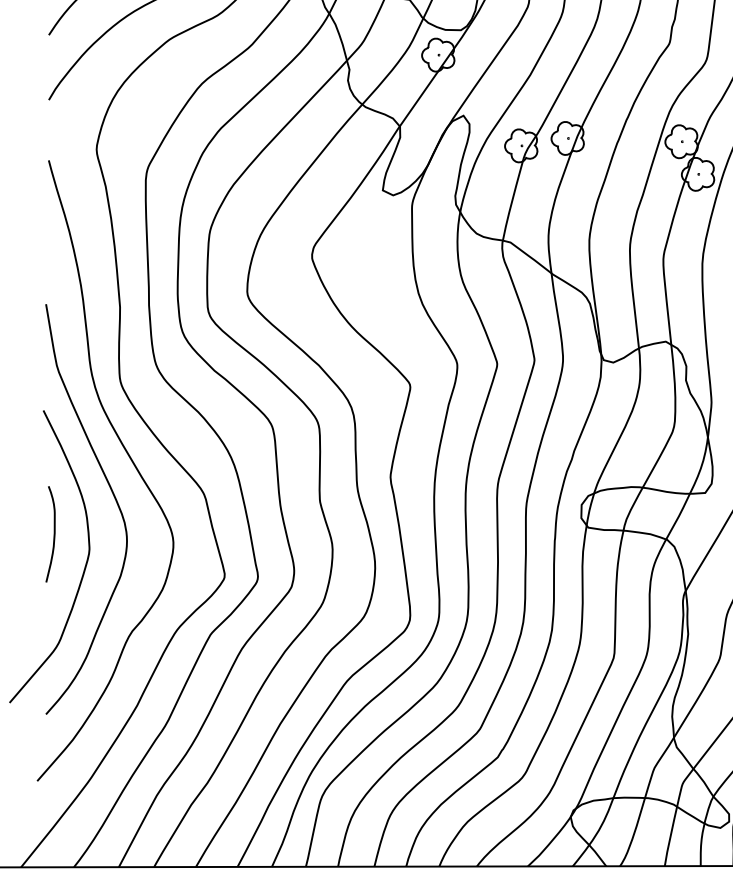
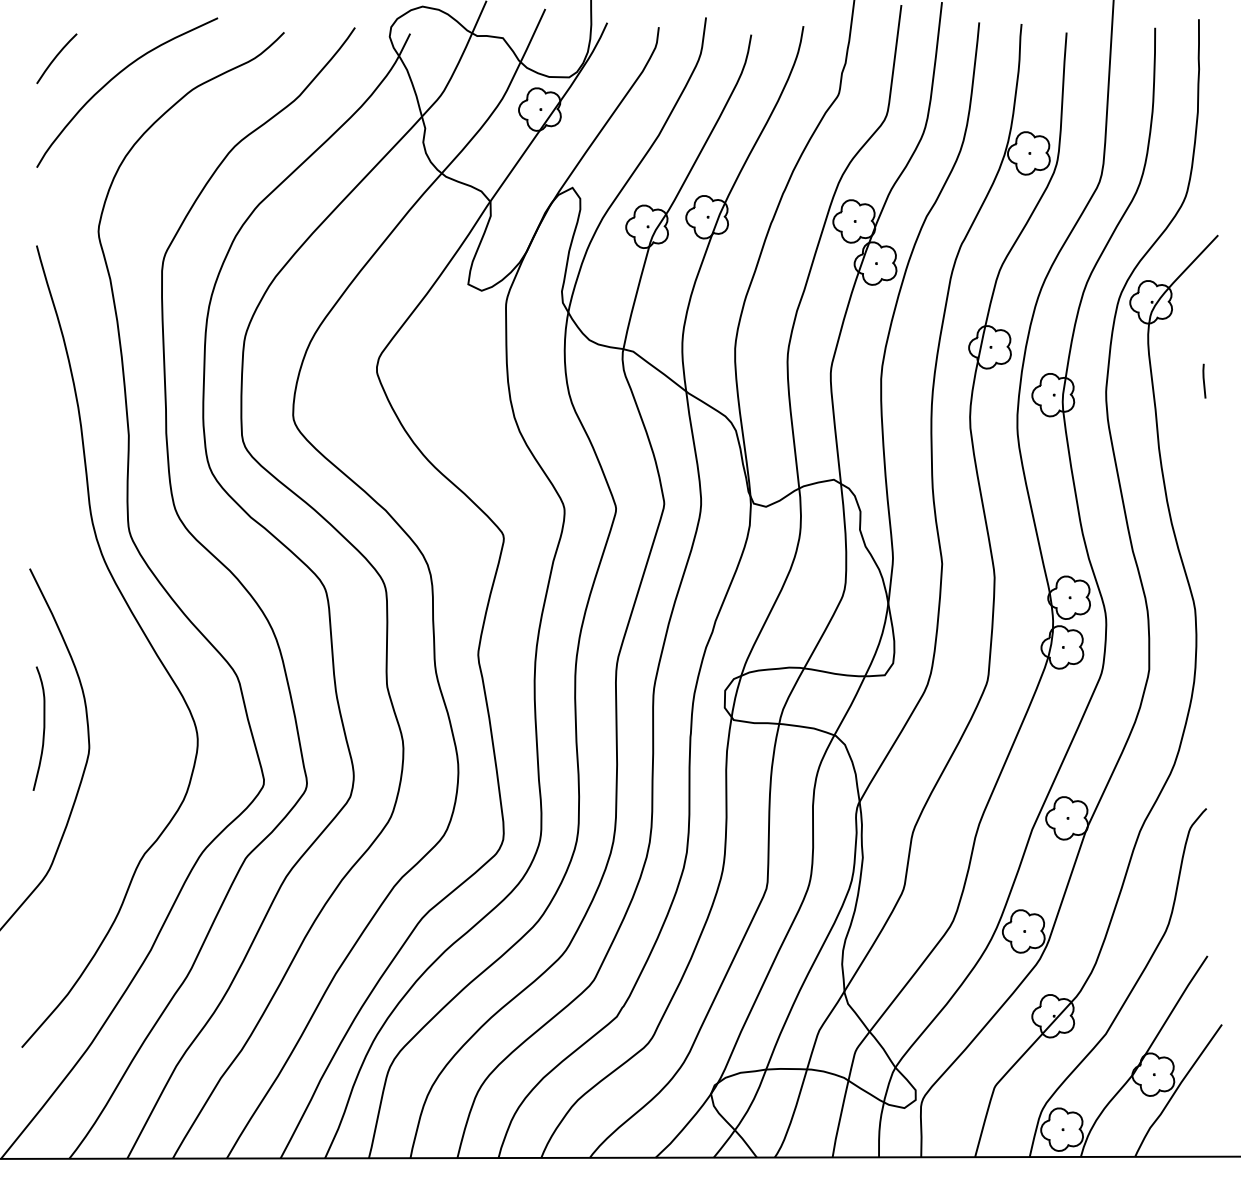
curve: (115, 500) -> (122, 684), removed

